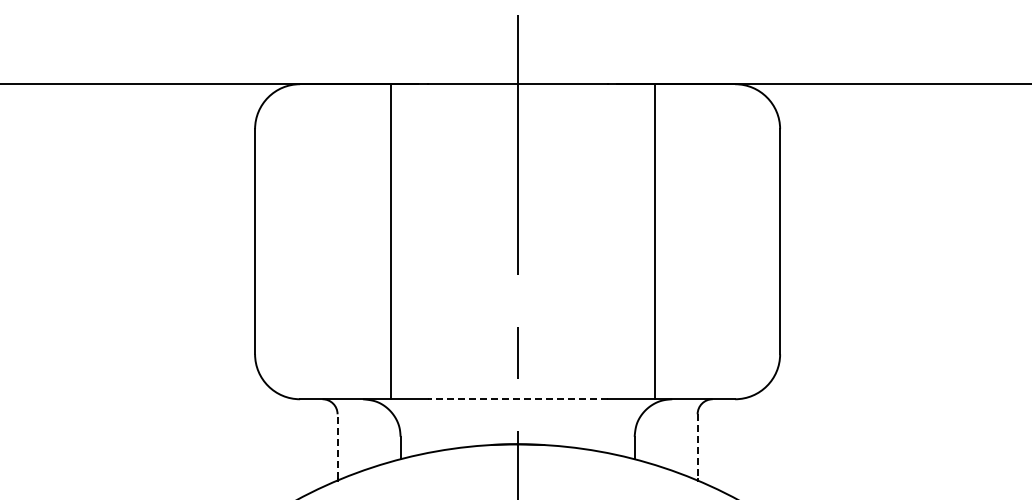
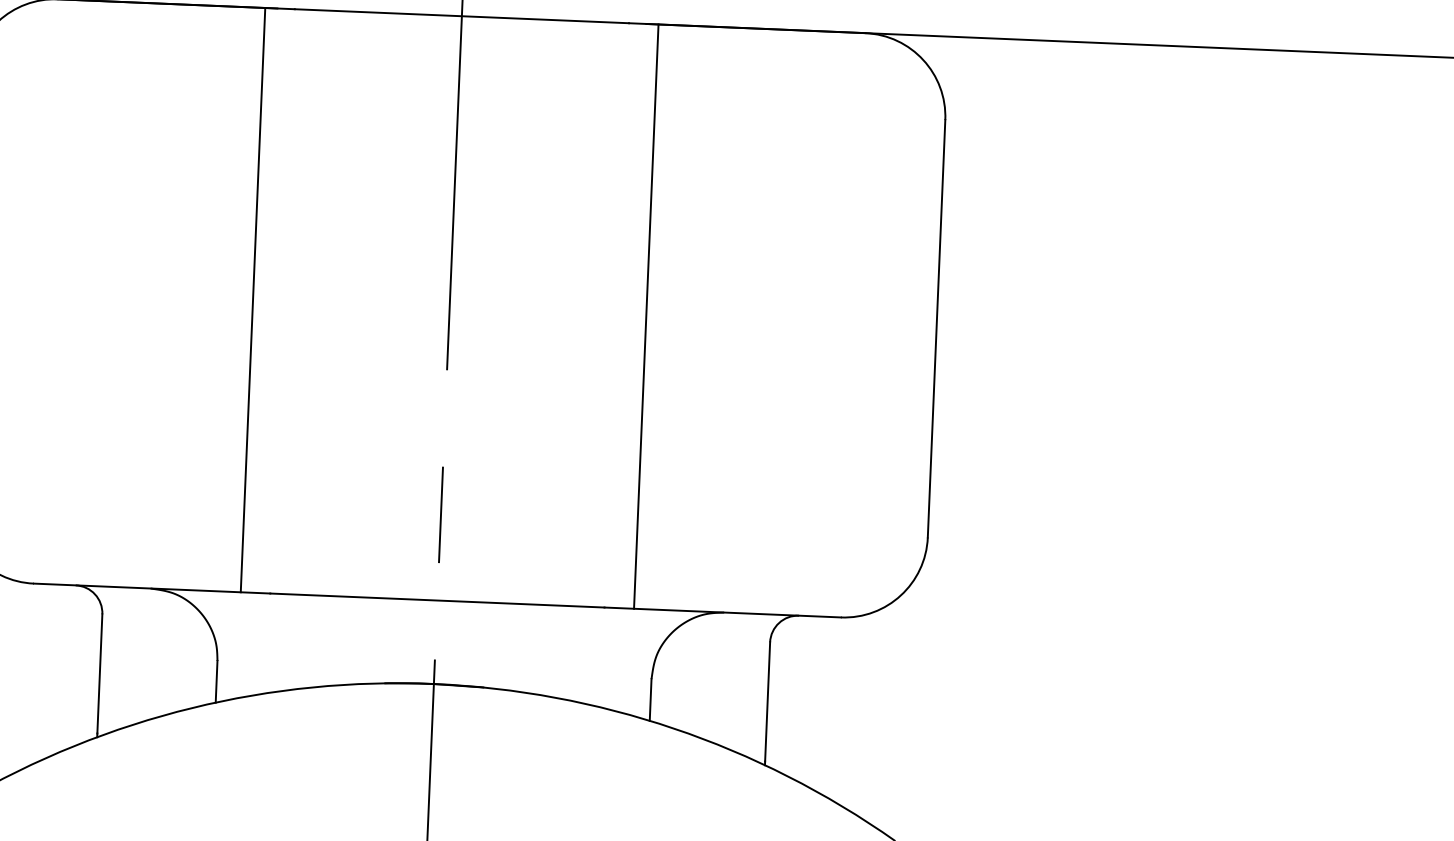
line: (390, 241) -> (252, 299), moved
line: (654, 241) -> (646, 316), moved
line: (517, 399) -> (437, 600), dashed -> solid
line: (337, 445) -> (99, 672), dashed -> solid
line: (697, 446) -> (767, 702), dashed -> solid

